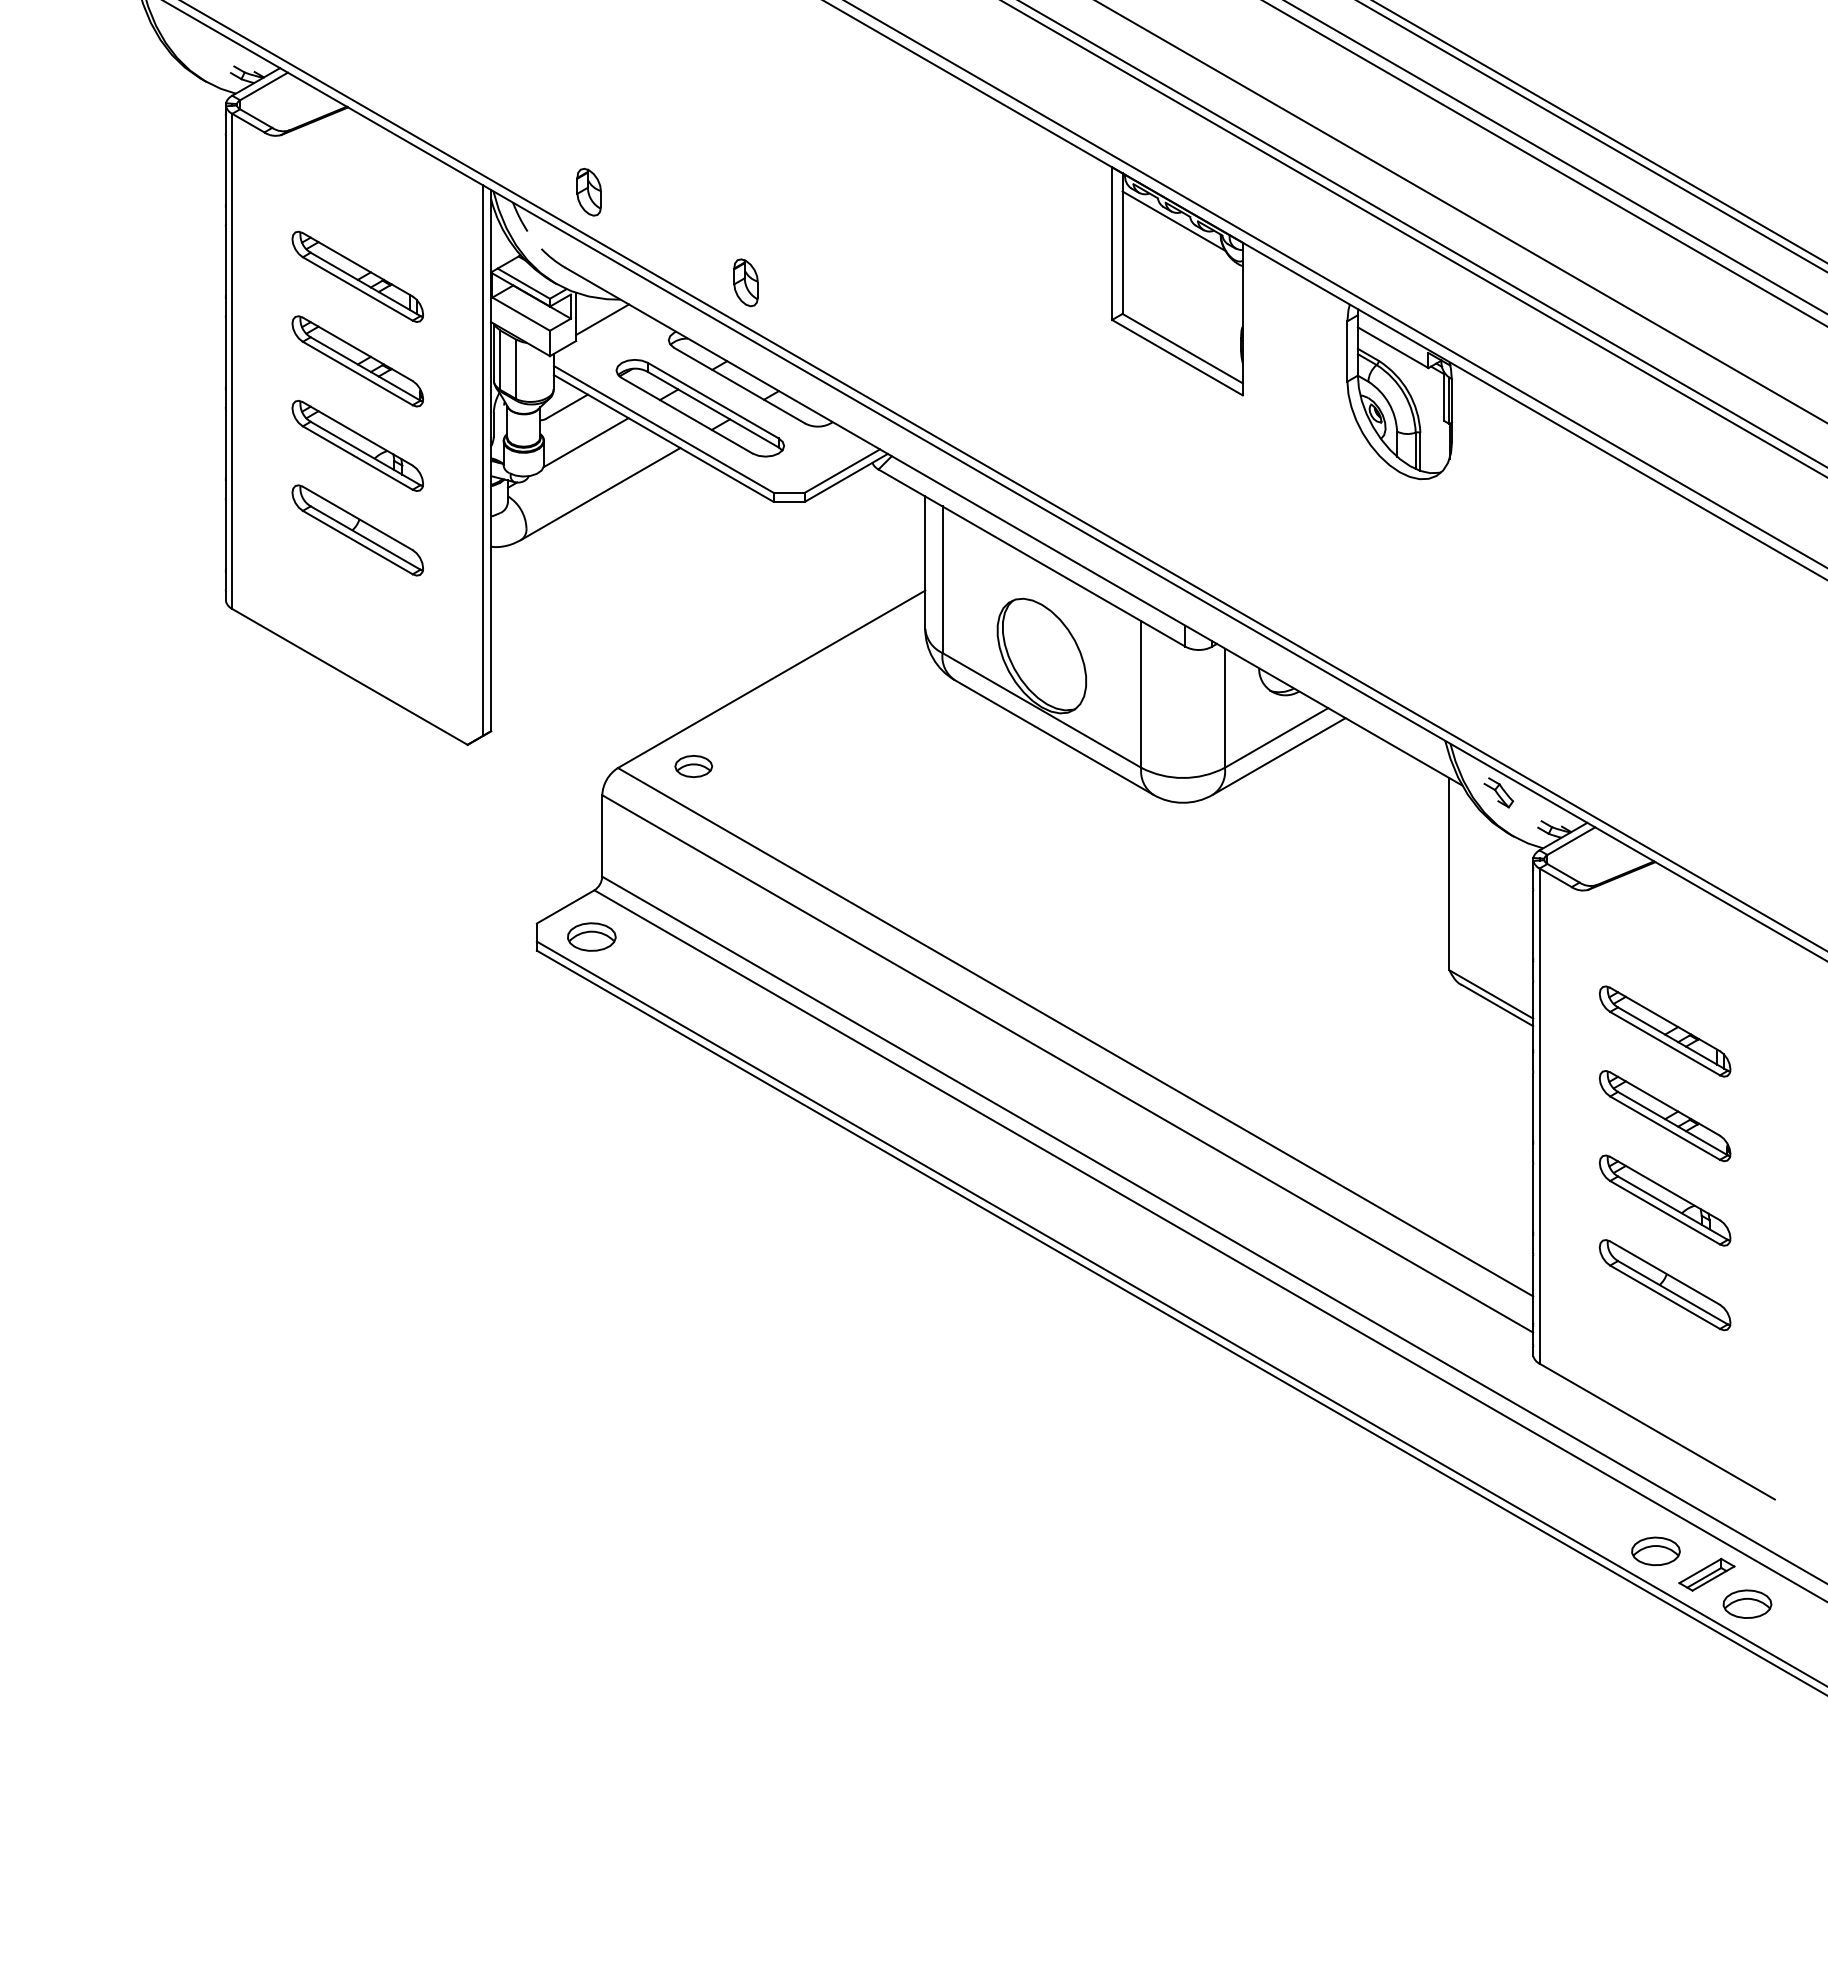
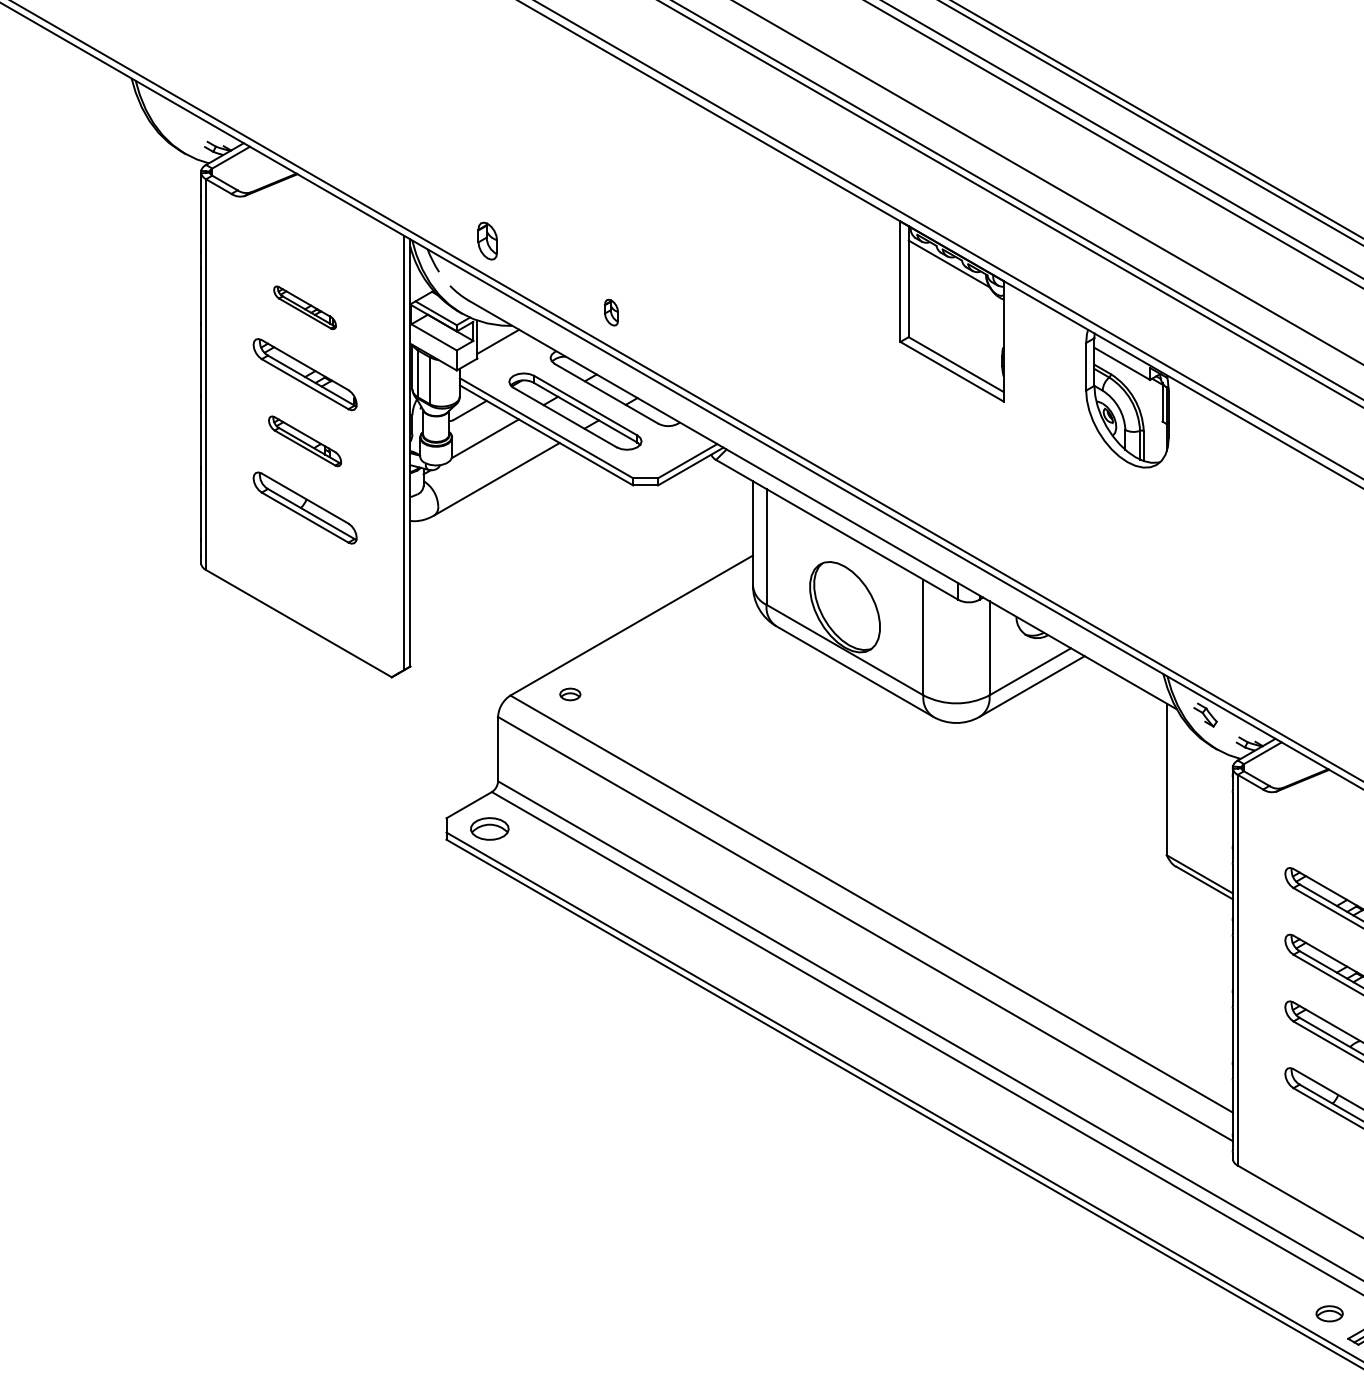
part: (357, 276) -> (304, 307), size x0.6
part: (745, 282) -> (611, 312), size x0.7
part: (357, 445) -> (304, 441), size x0.7
part: (693, 766) -> (570, 694), size x0.7
part: (1655, 1551) -> (1329, 1313), size x0.7

